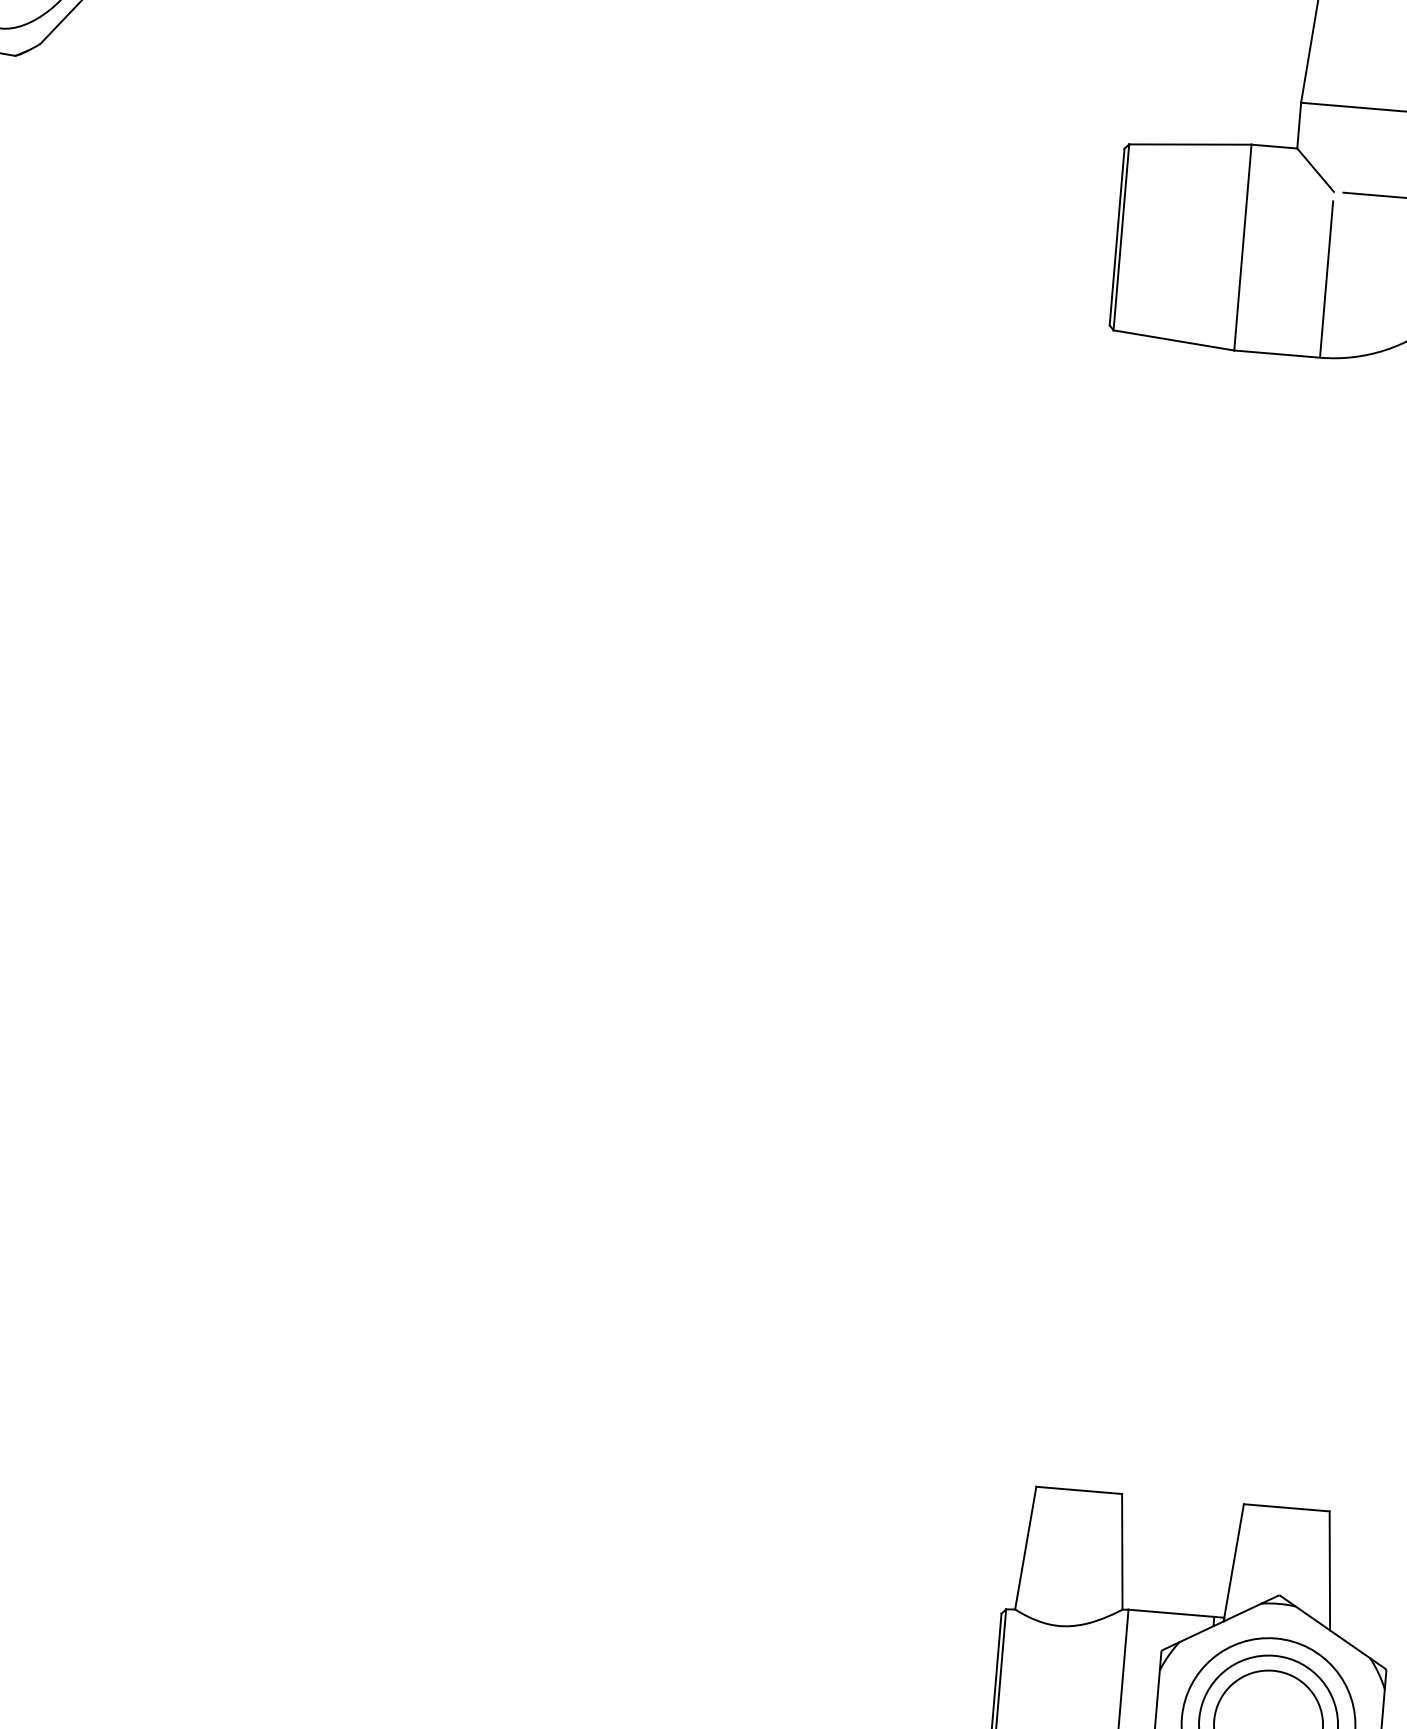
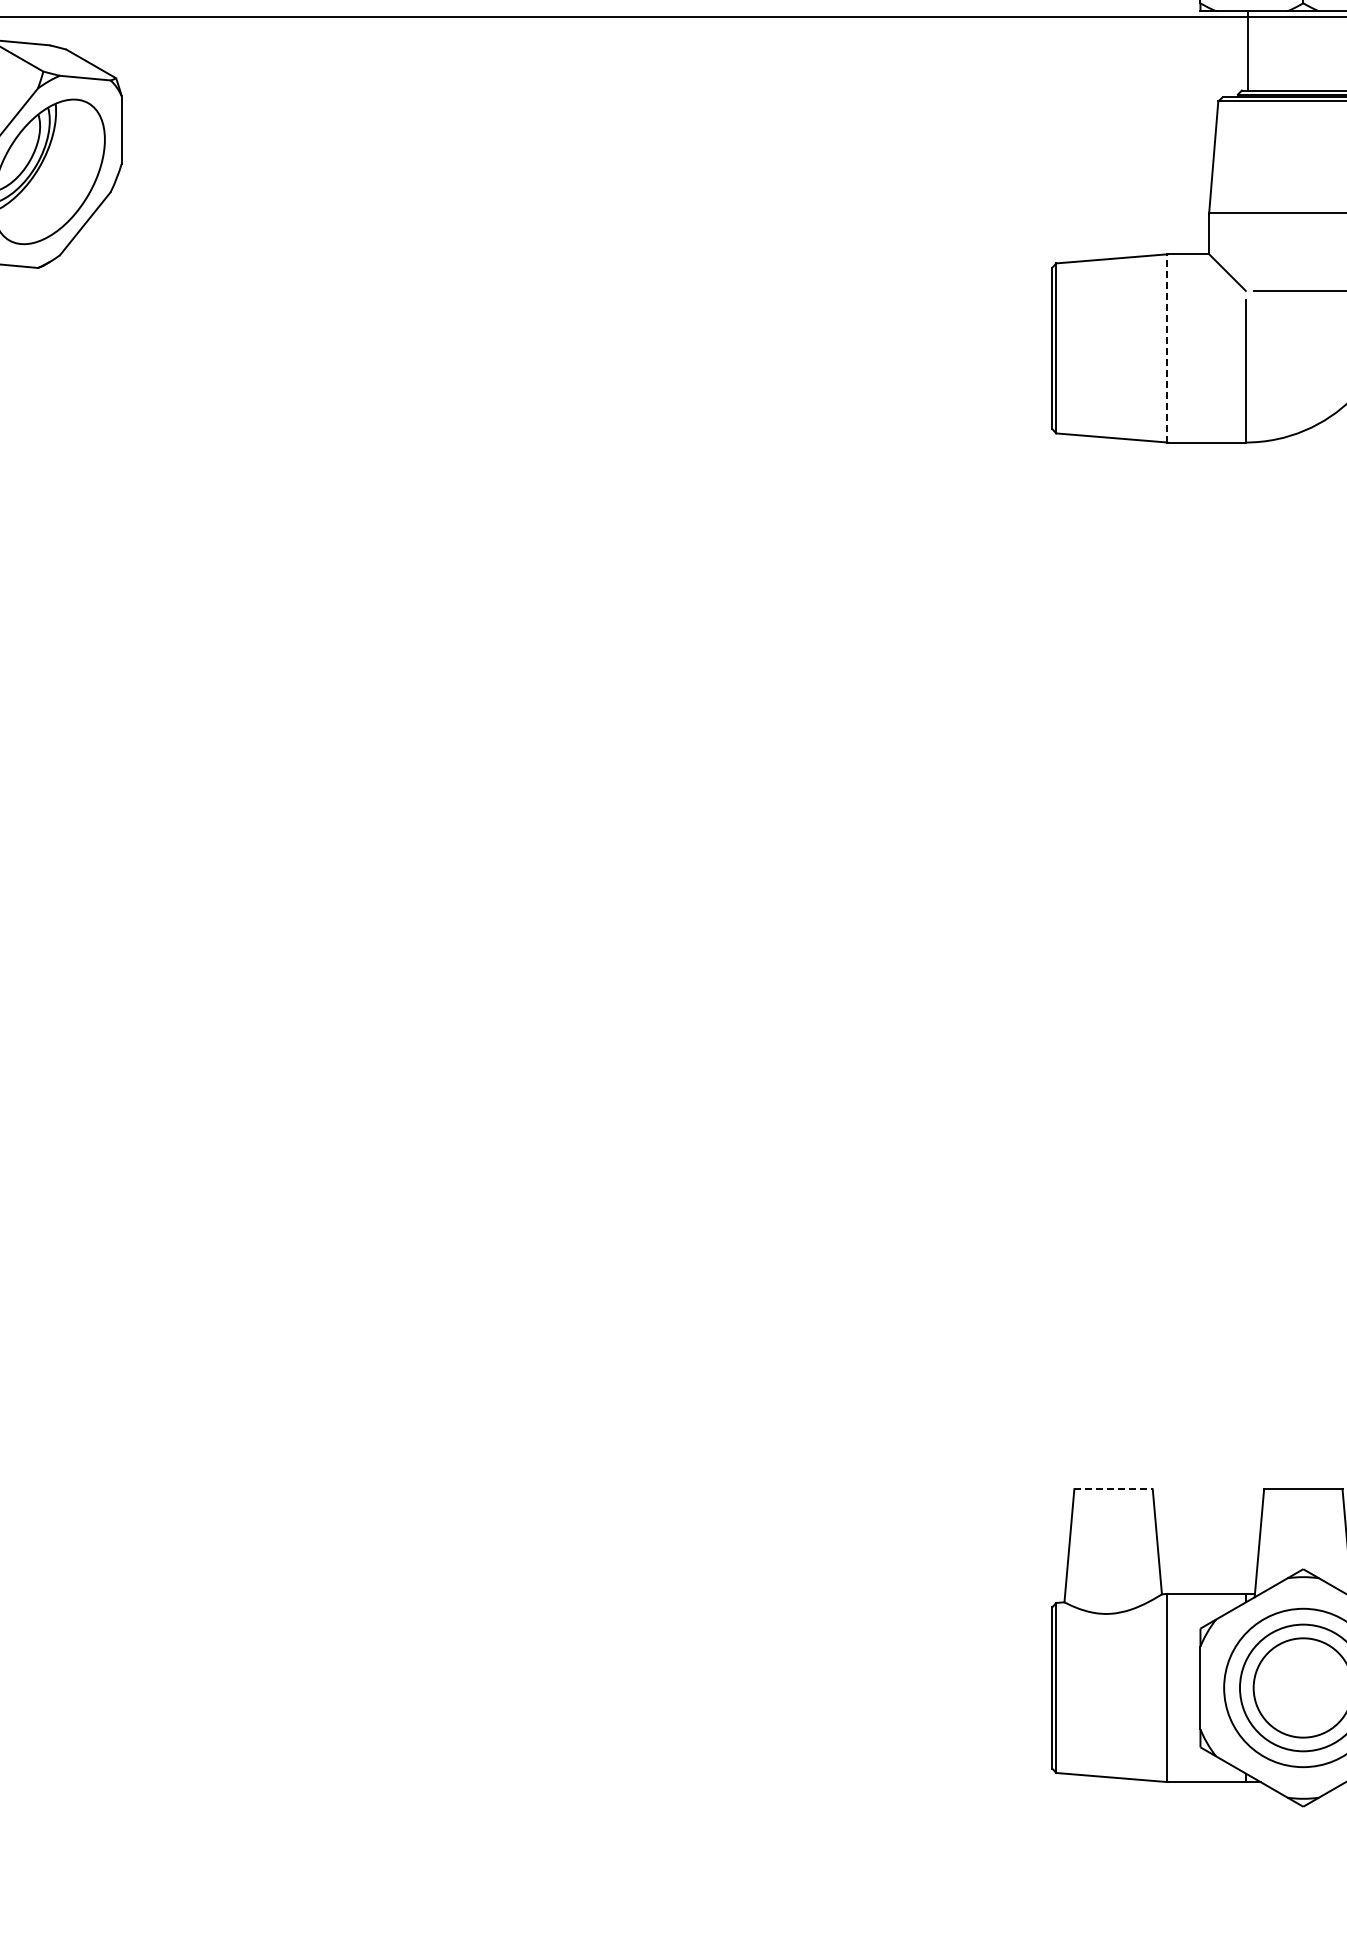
line: (1243, 246) -> (1167, 347), solid -> dashed
line: (1080, 1490) -> (1114, 1489), solid -> dashed

